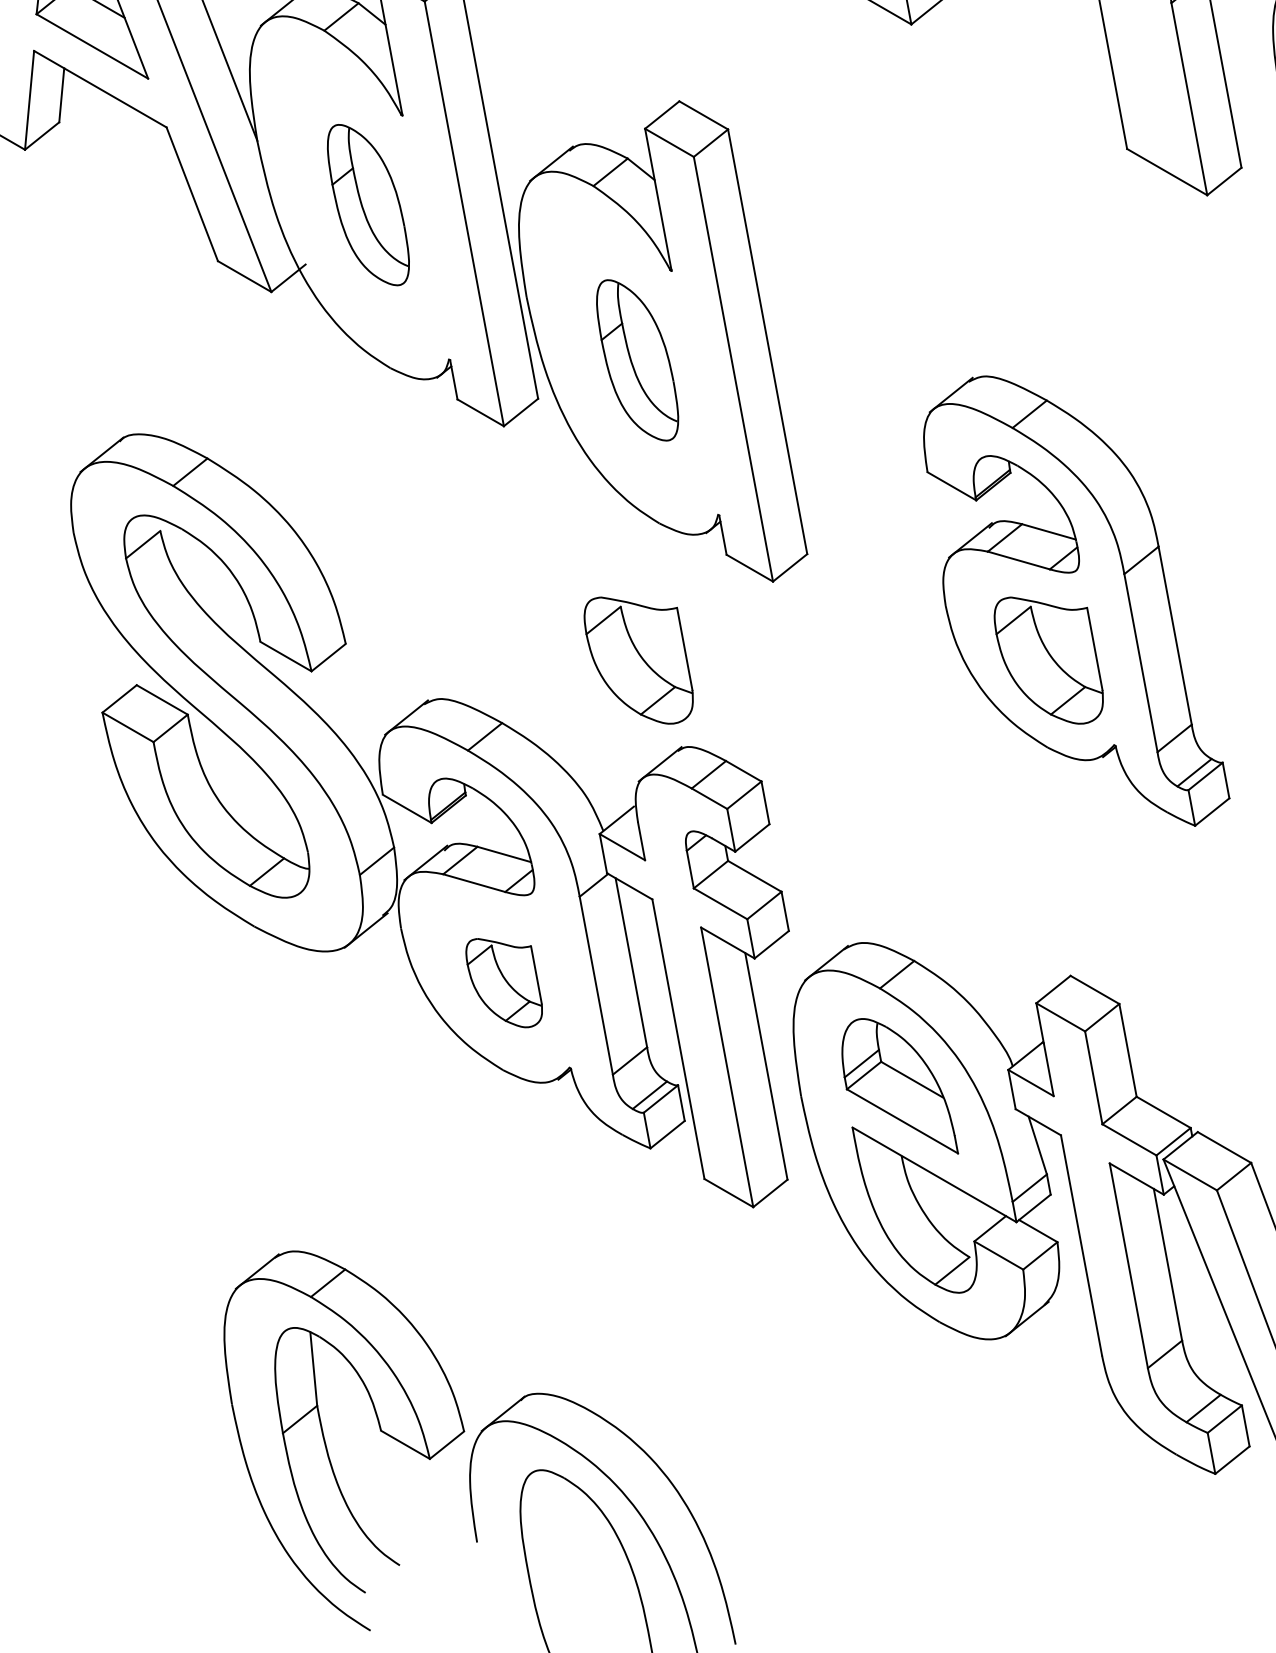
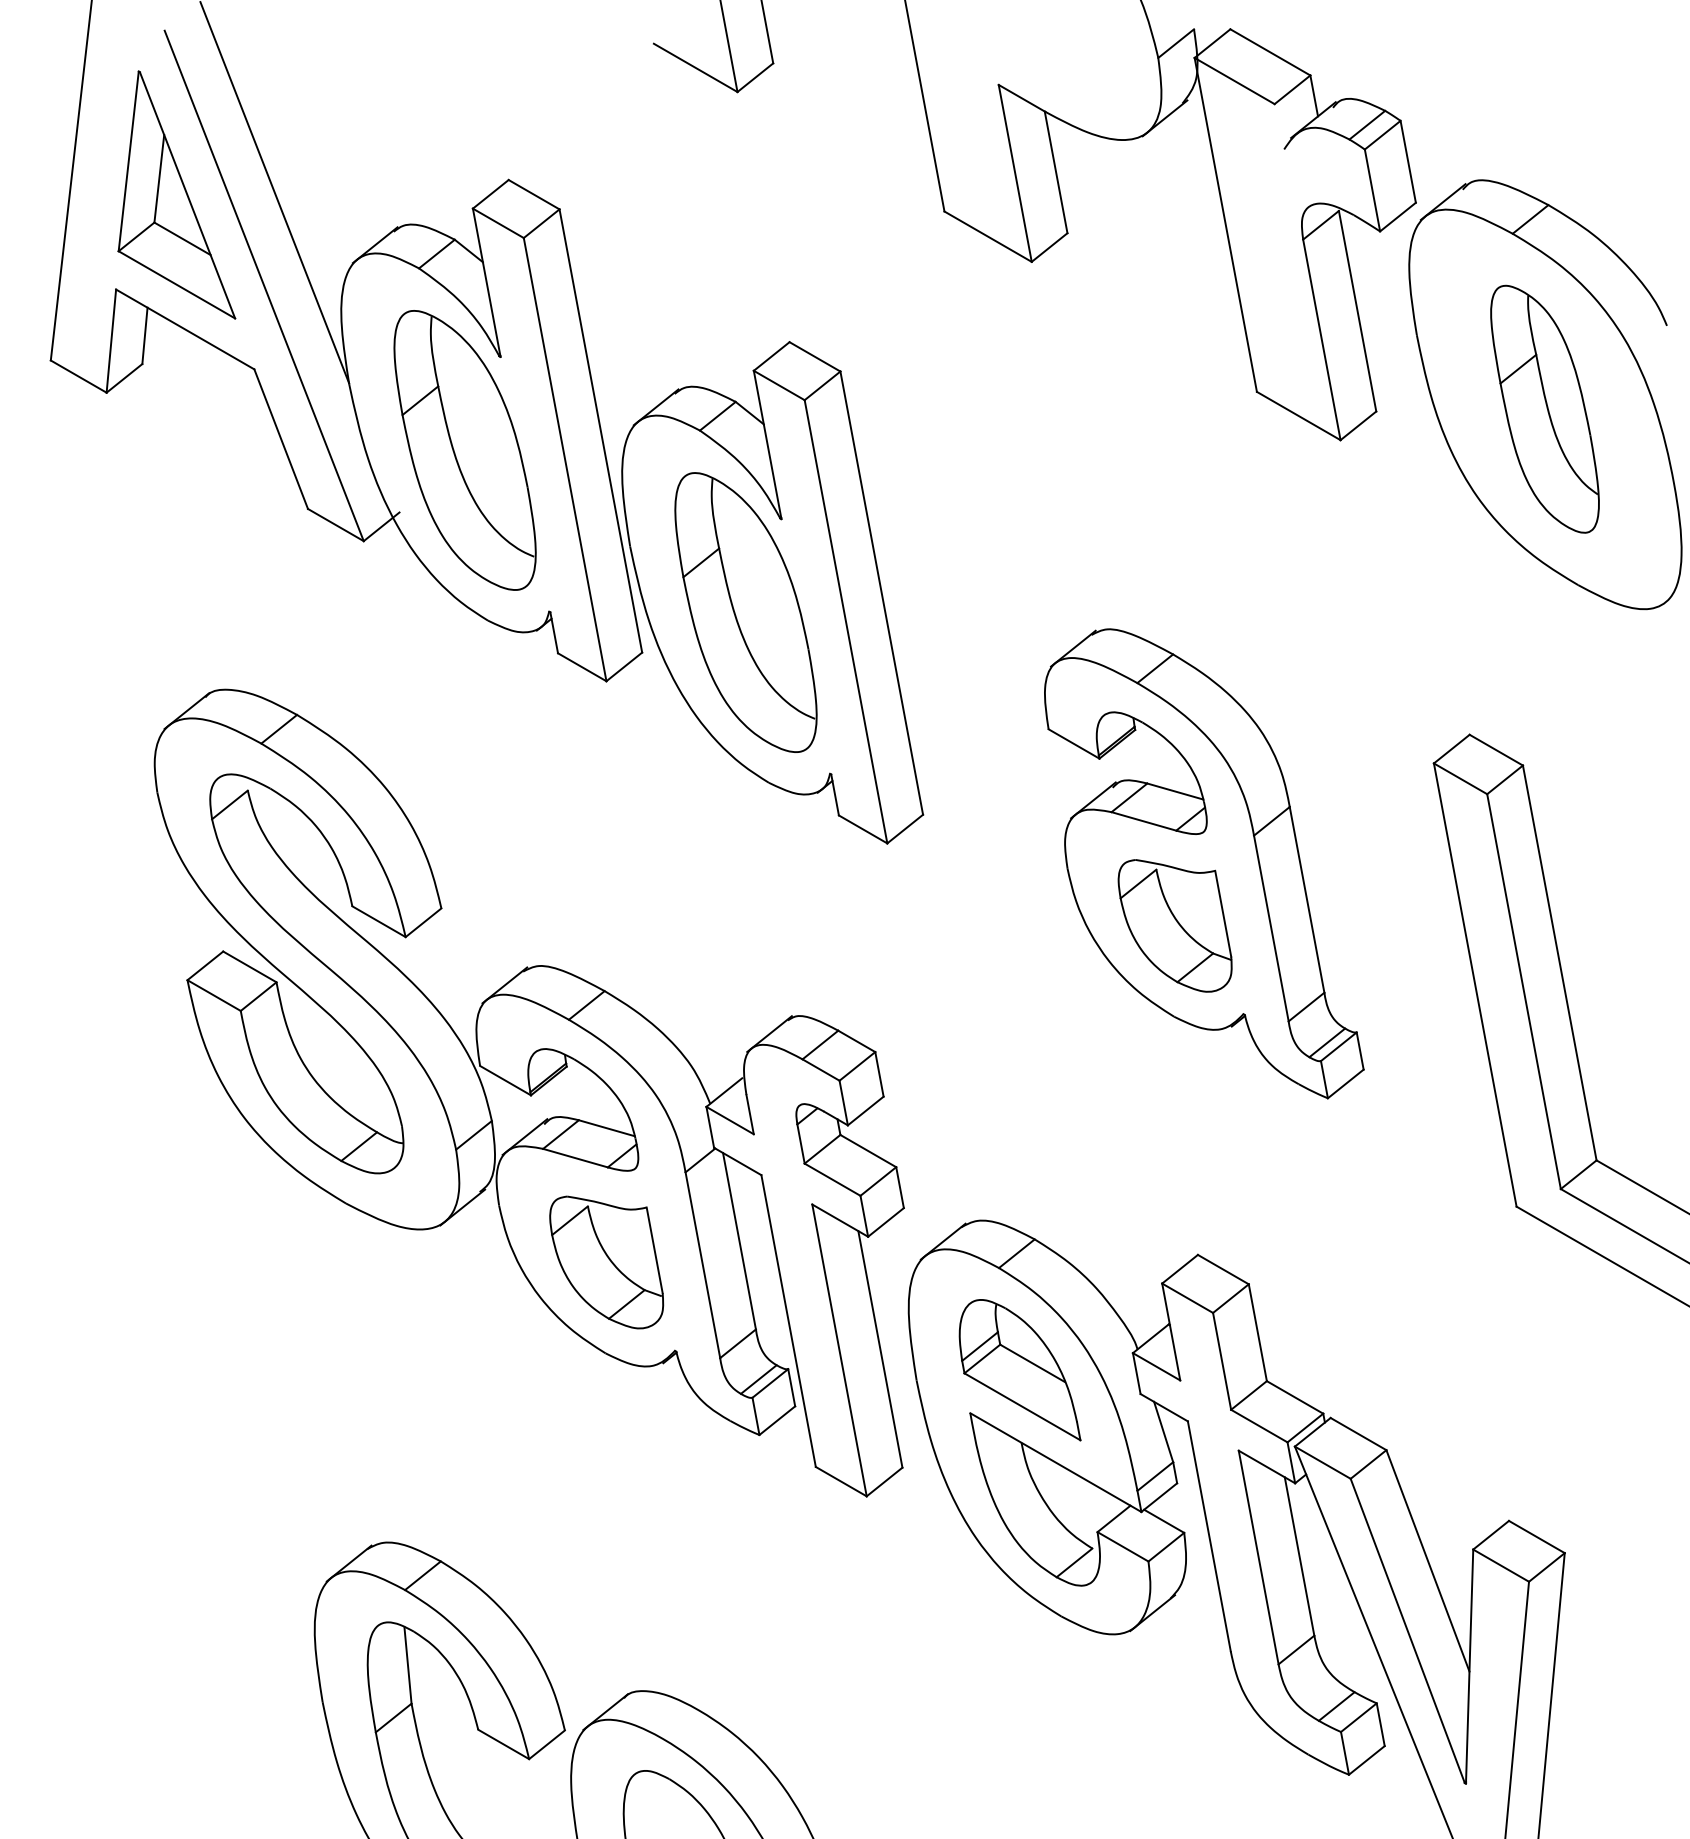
part: (367, 205) -> (464, 450), size x1.67
part: (637, 360) -> (745, 612), size x1.67
part: (638, 660) -> (746, 925), removed
part: (503, 983) -> (606, 1262), size x1.43

